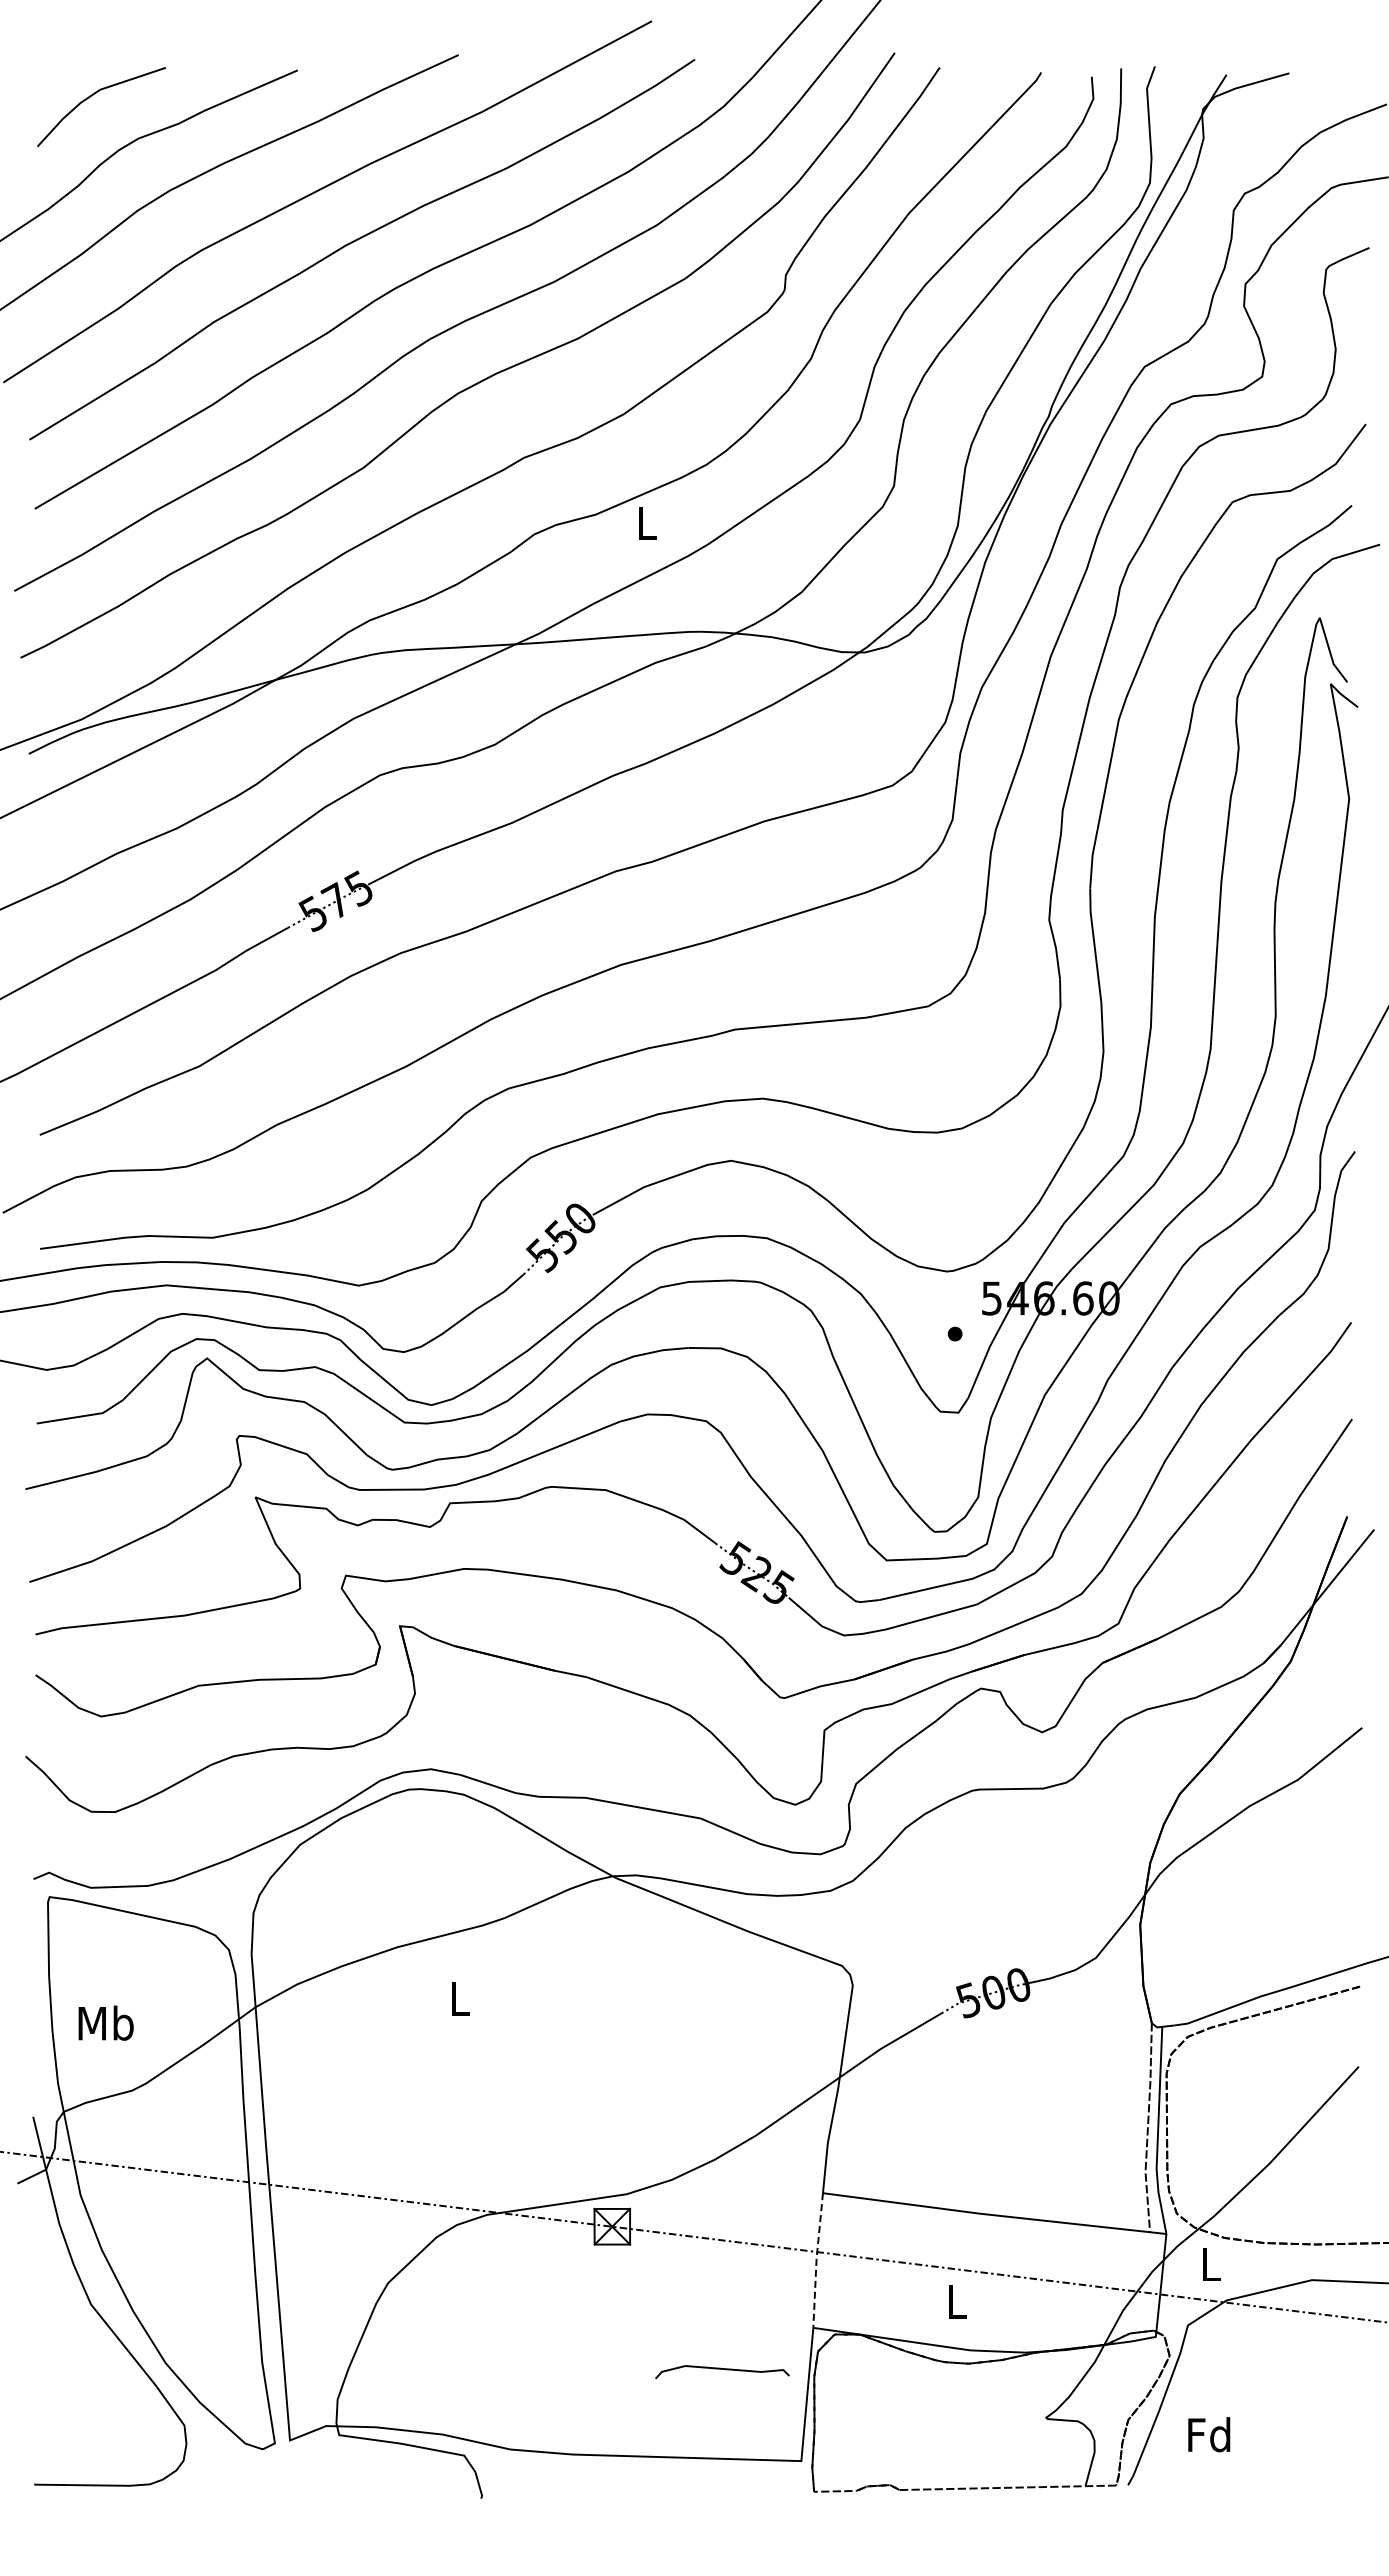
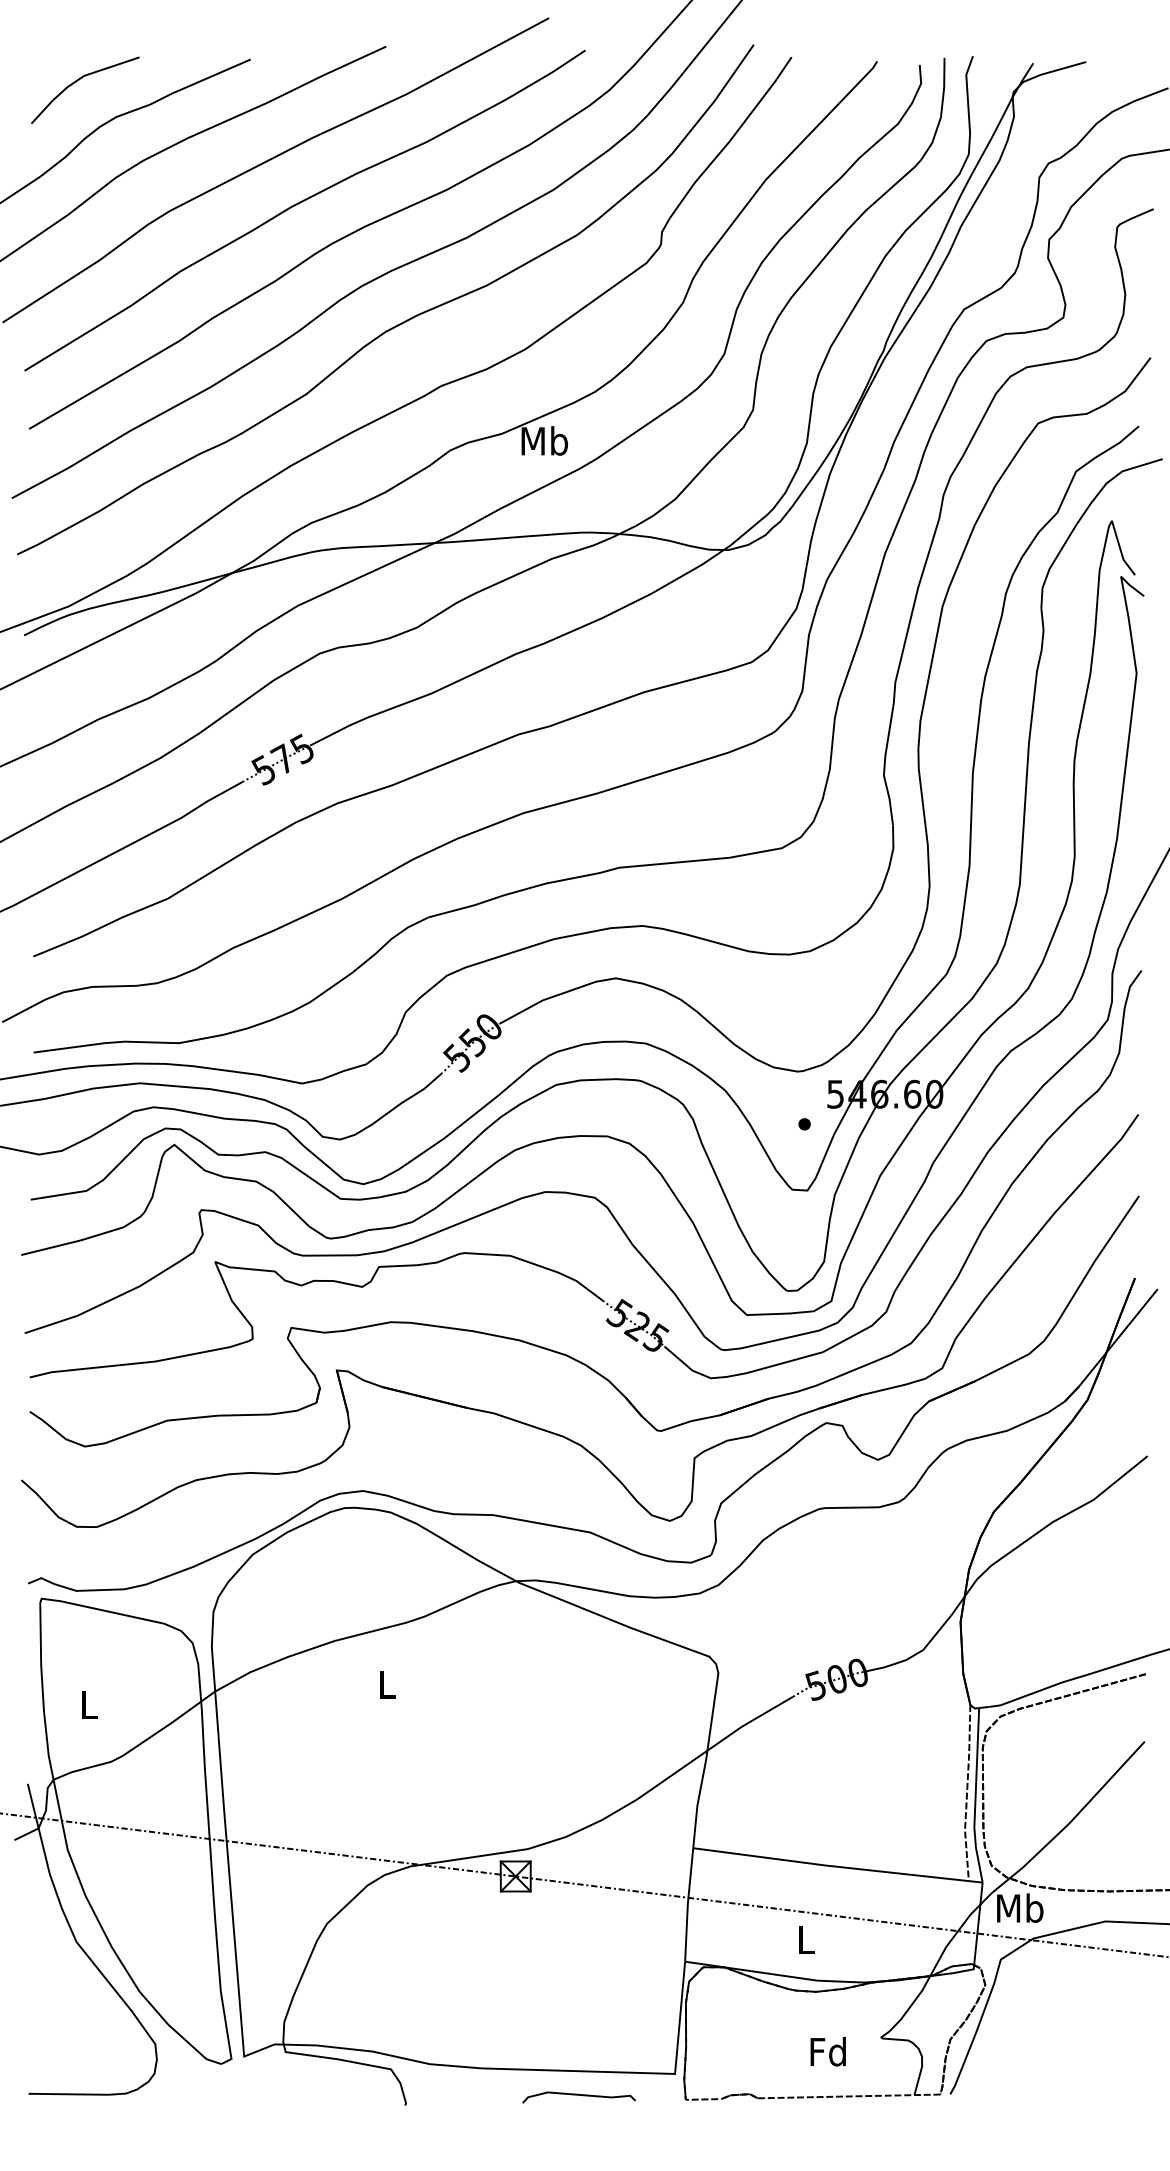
text: (646, 522) -> (544, 440), L -> Mb
text: (105, 2022) -> (88, 1704), Mb -> L
line: (816, 2260) -> (687, 1904), dashed -> solid
text: (1210, 2263) -> (1019, 1907), L -> Mb
curve: (722, 2369) -> (579, 2095), moved
text: (1209, 2434) -> (828, 2051), moved

